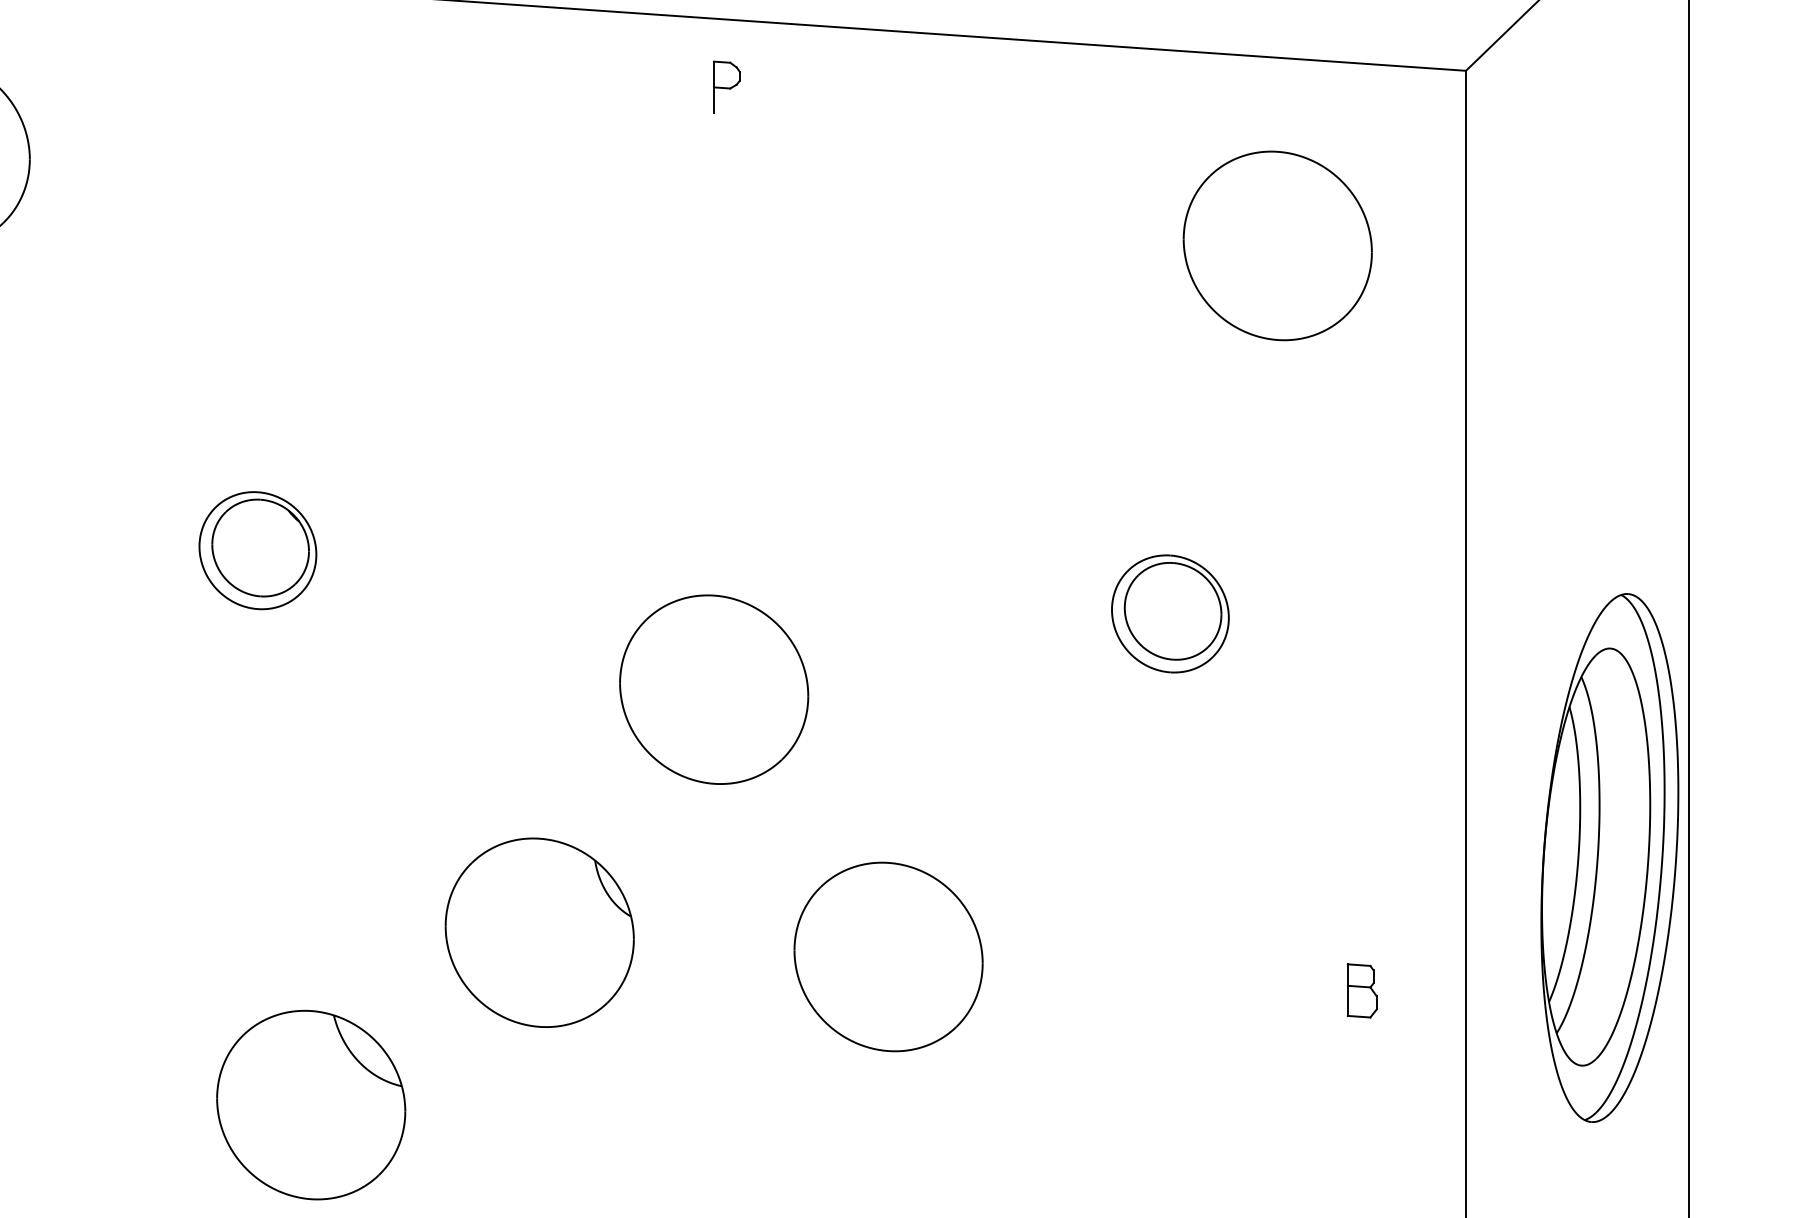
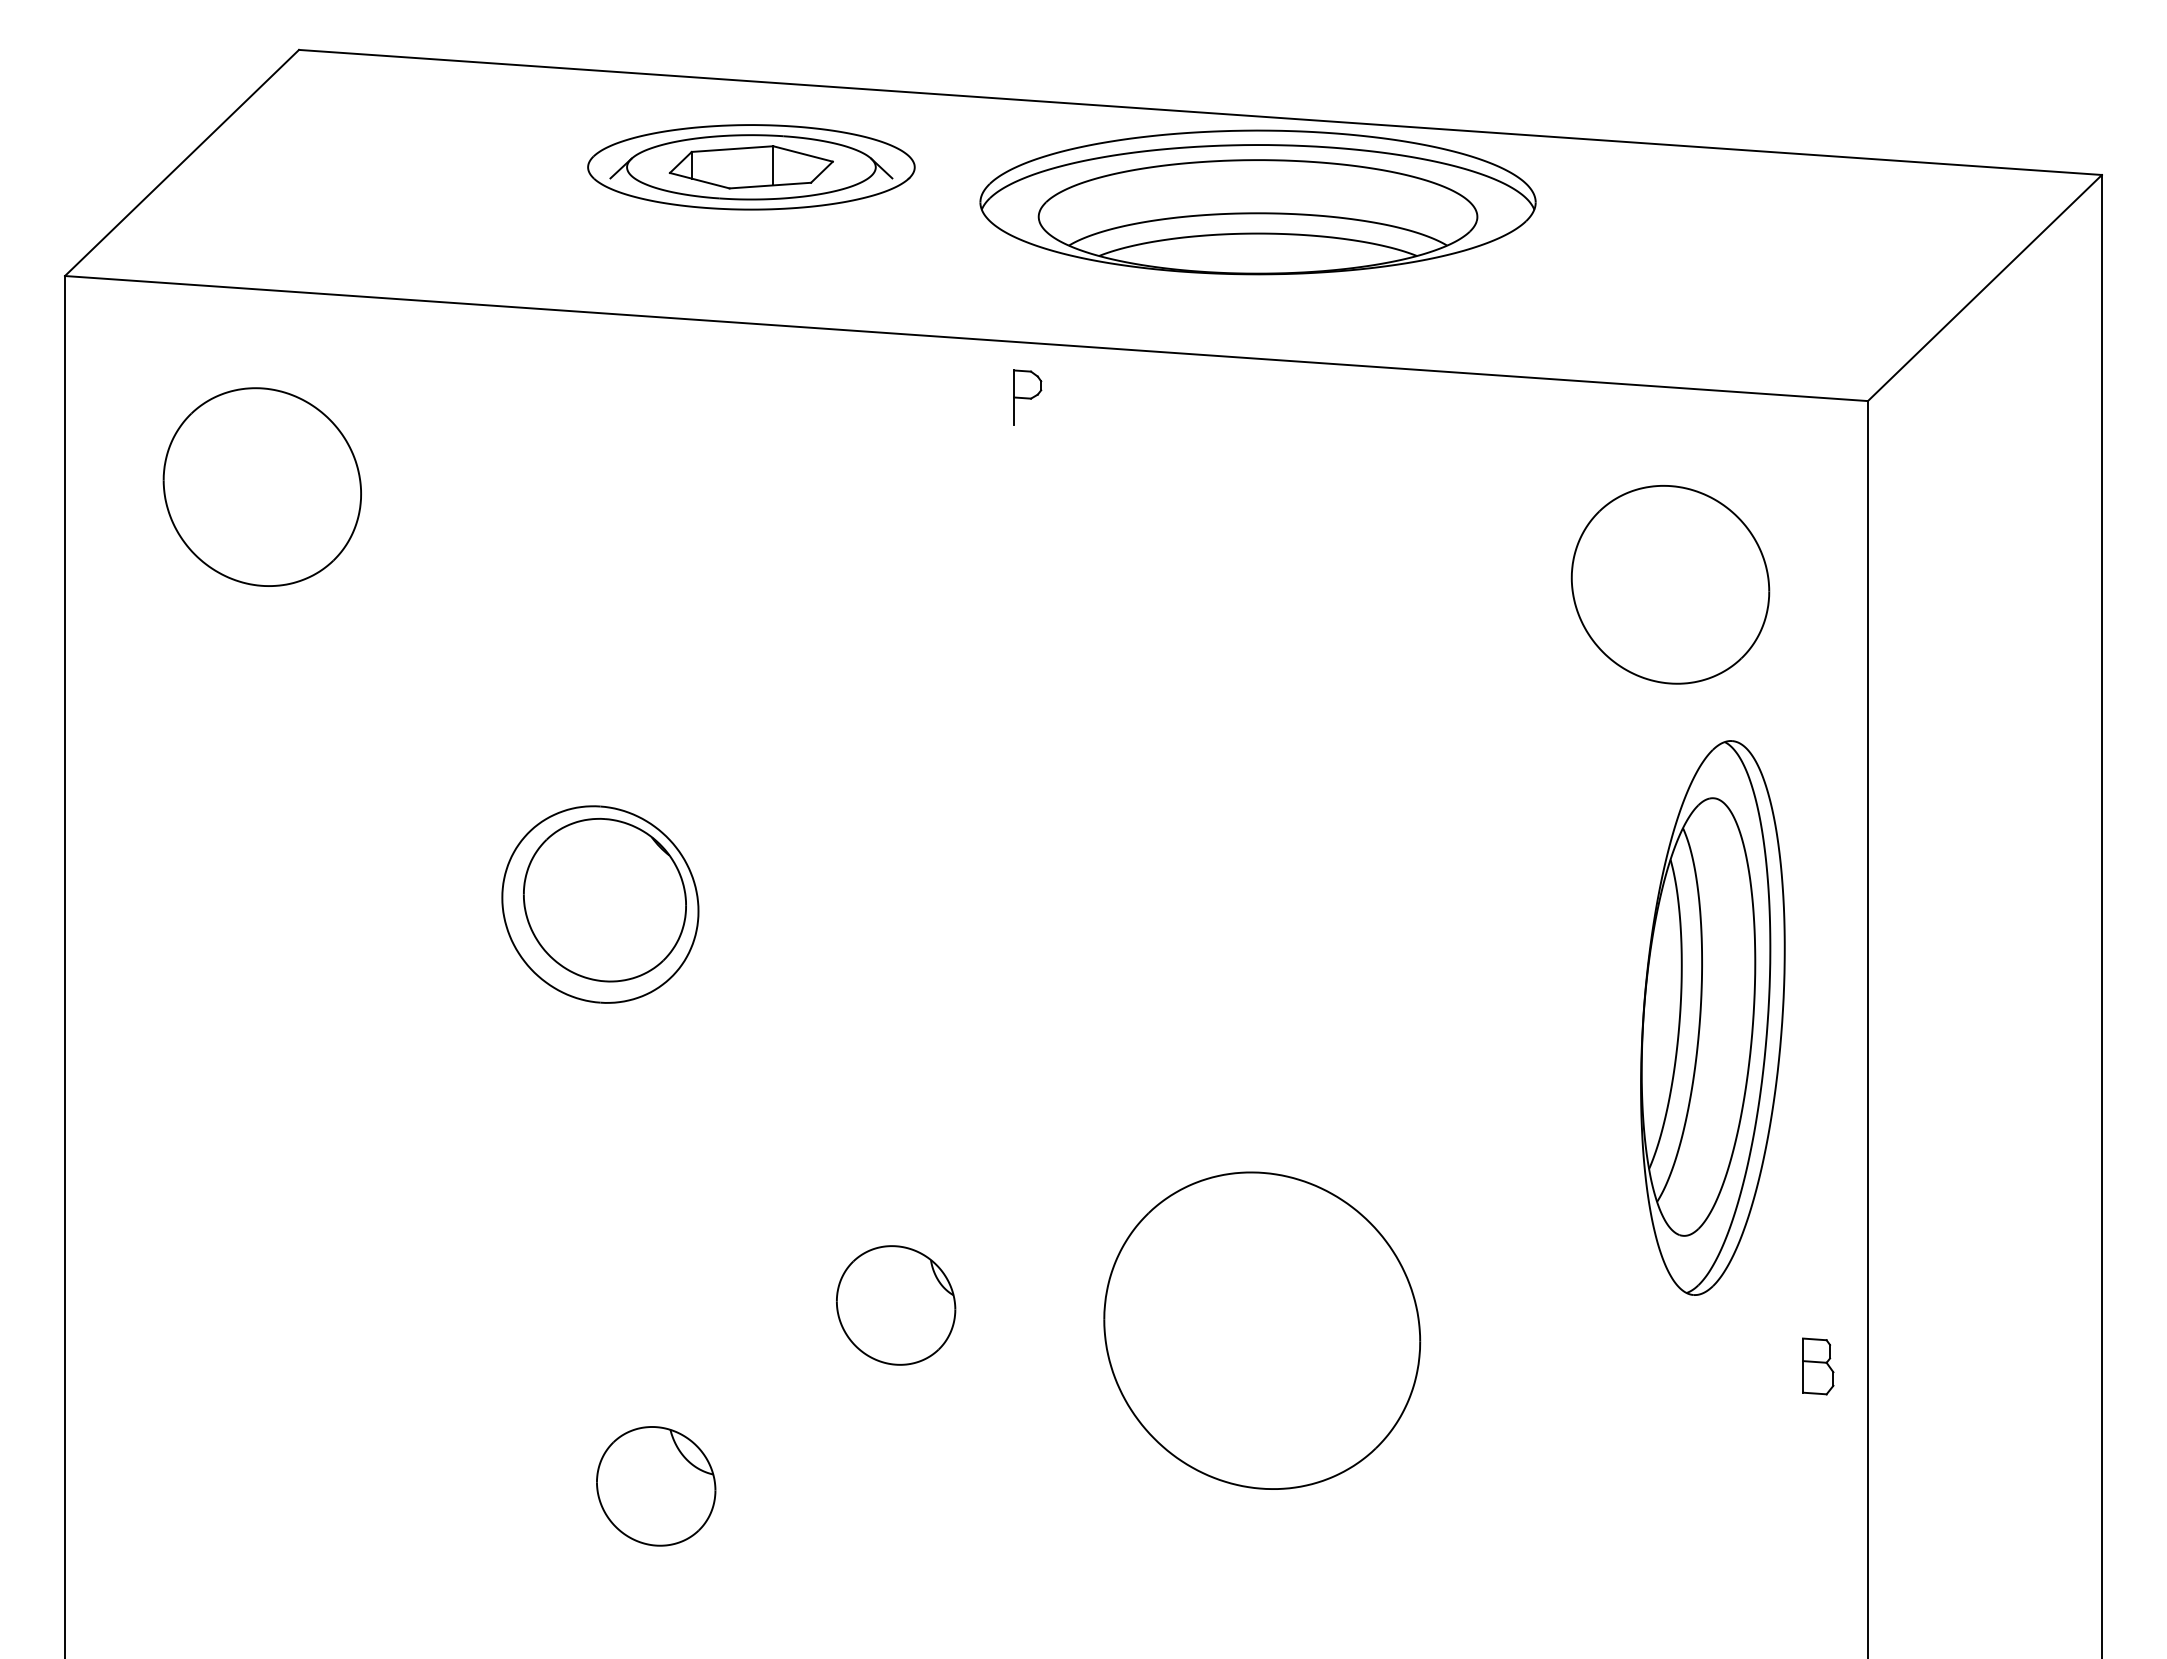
part: (726, 87) -> (1027, 397), moved
part: (257, 550) -> (600, 904), size x1.6
part: (1170, 613) -> (1557, 970), removed
part: (713, 689) -> (1078, 1050), removed
part: (1609, 857) -> (1712, 1017), moved
part: (539, 932) -> (895, 1305), size x0.6
part: (887, 956) -> (1261, 1330), size x1.6
part: (1362, 990) -> (1818, 1366), moved
part: (310, 1105) -> (655, 1486), size x0.6

